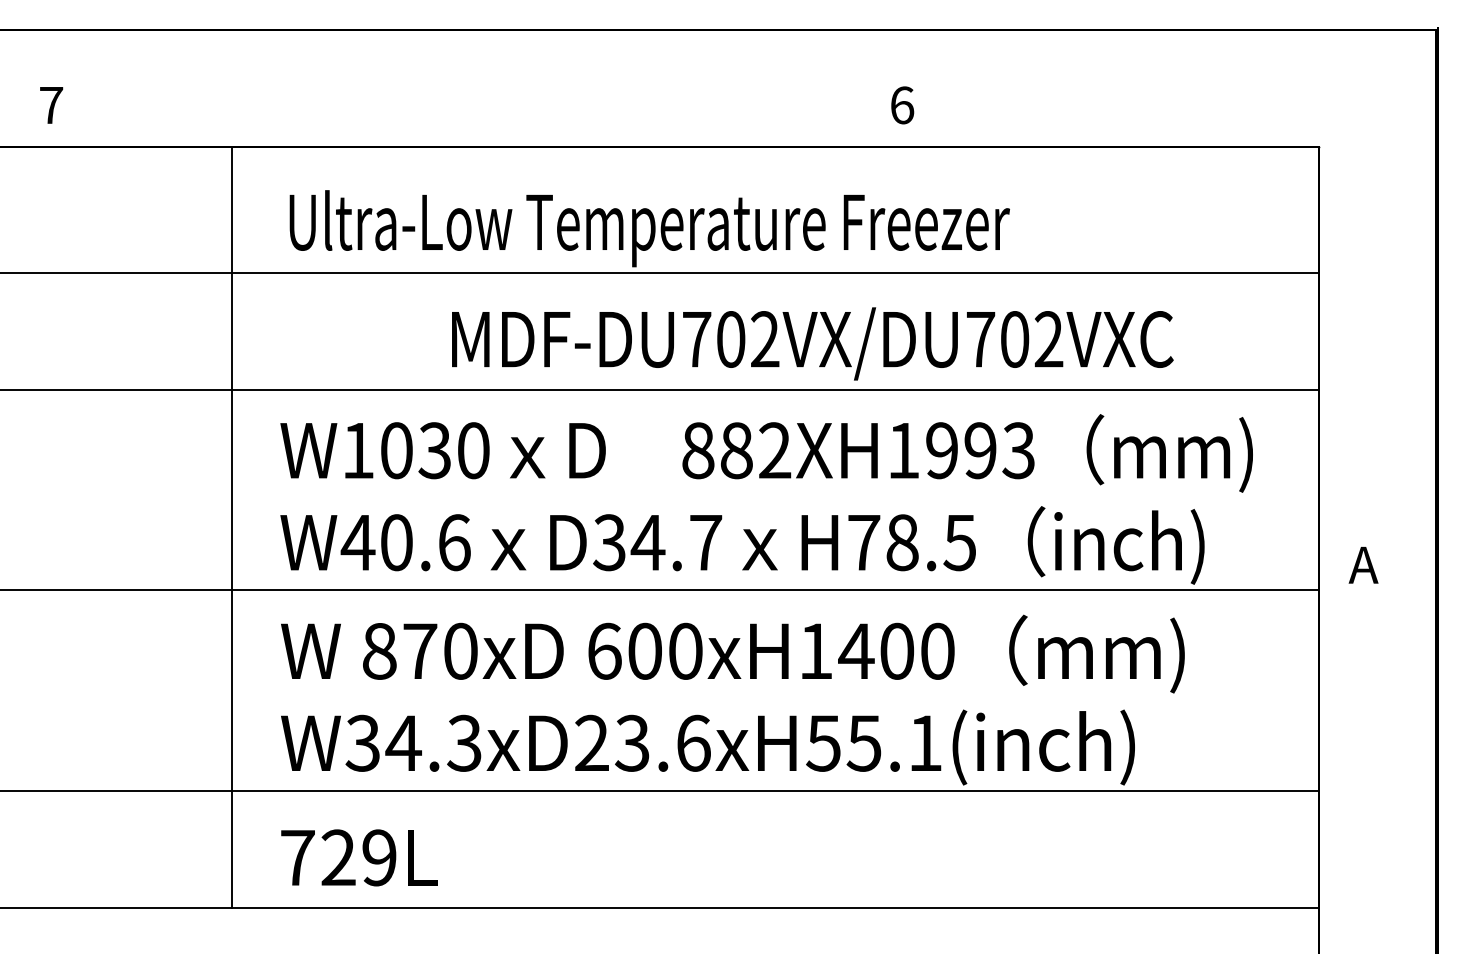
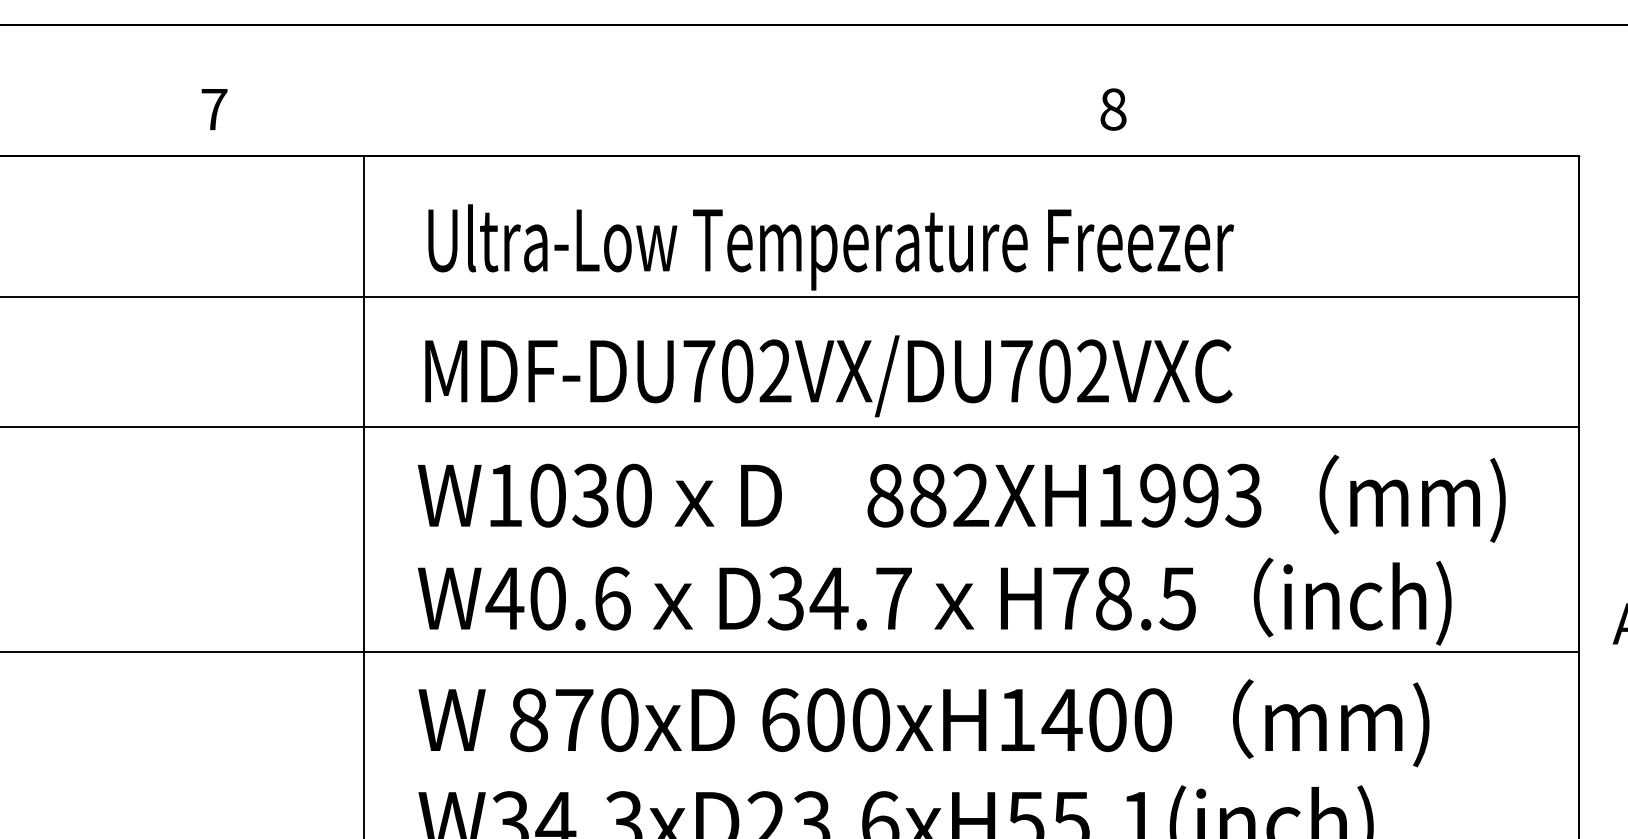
text: (51, 105) -> (214, 109), moved
text: (902, 105) -> (1113, 109), 6 -> 8
text: (812, 343) -> (828, 375), moved

